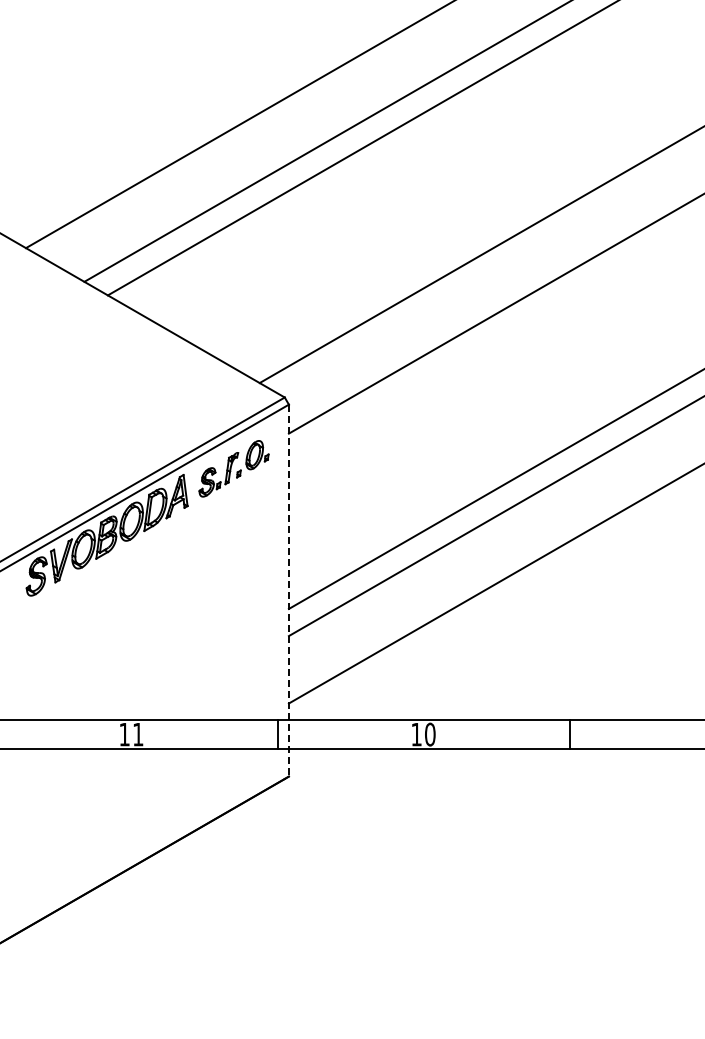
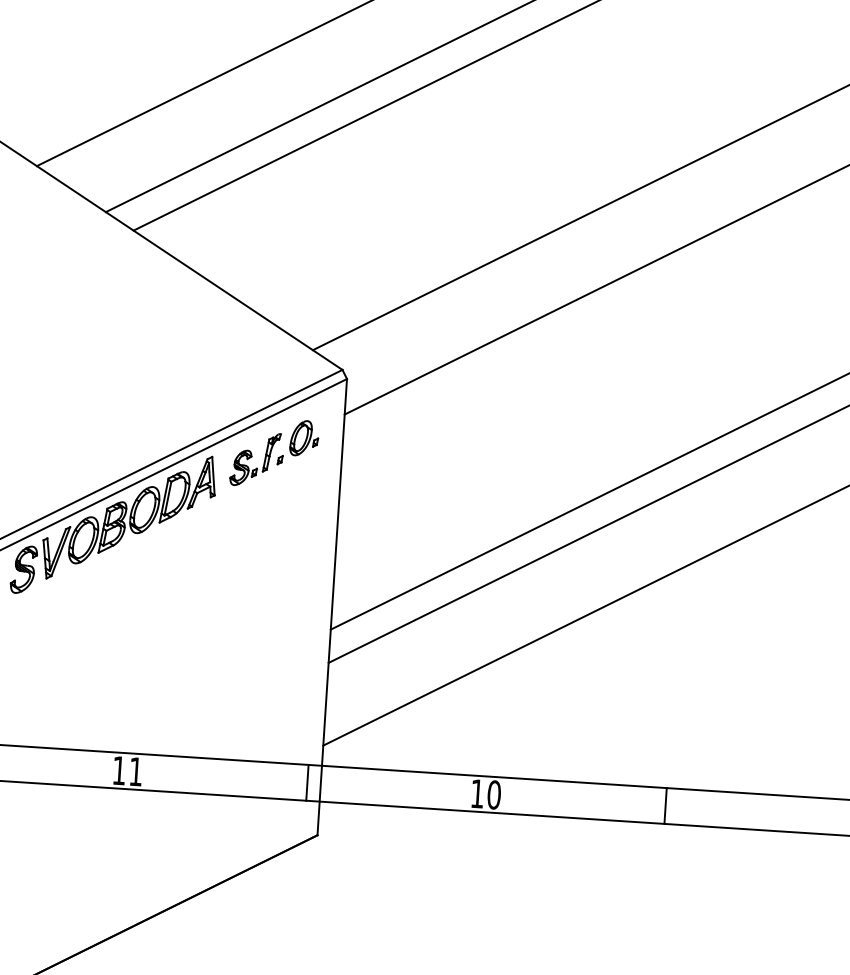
line: (288, 590) -> (331, 606), dashed -> solid

